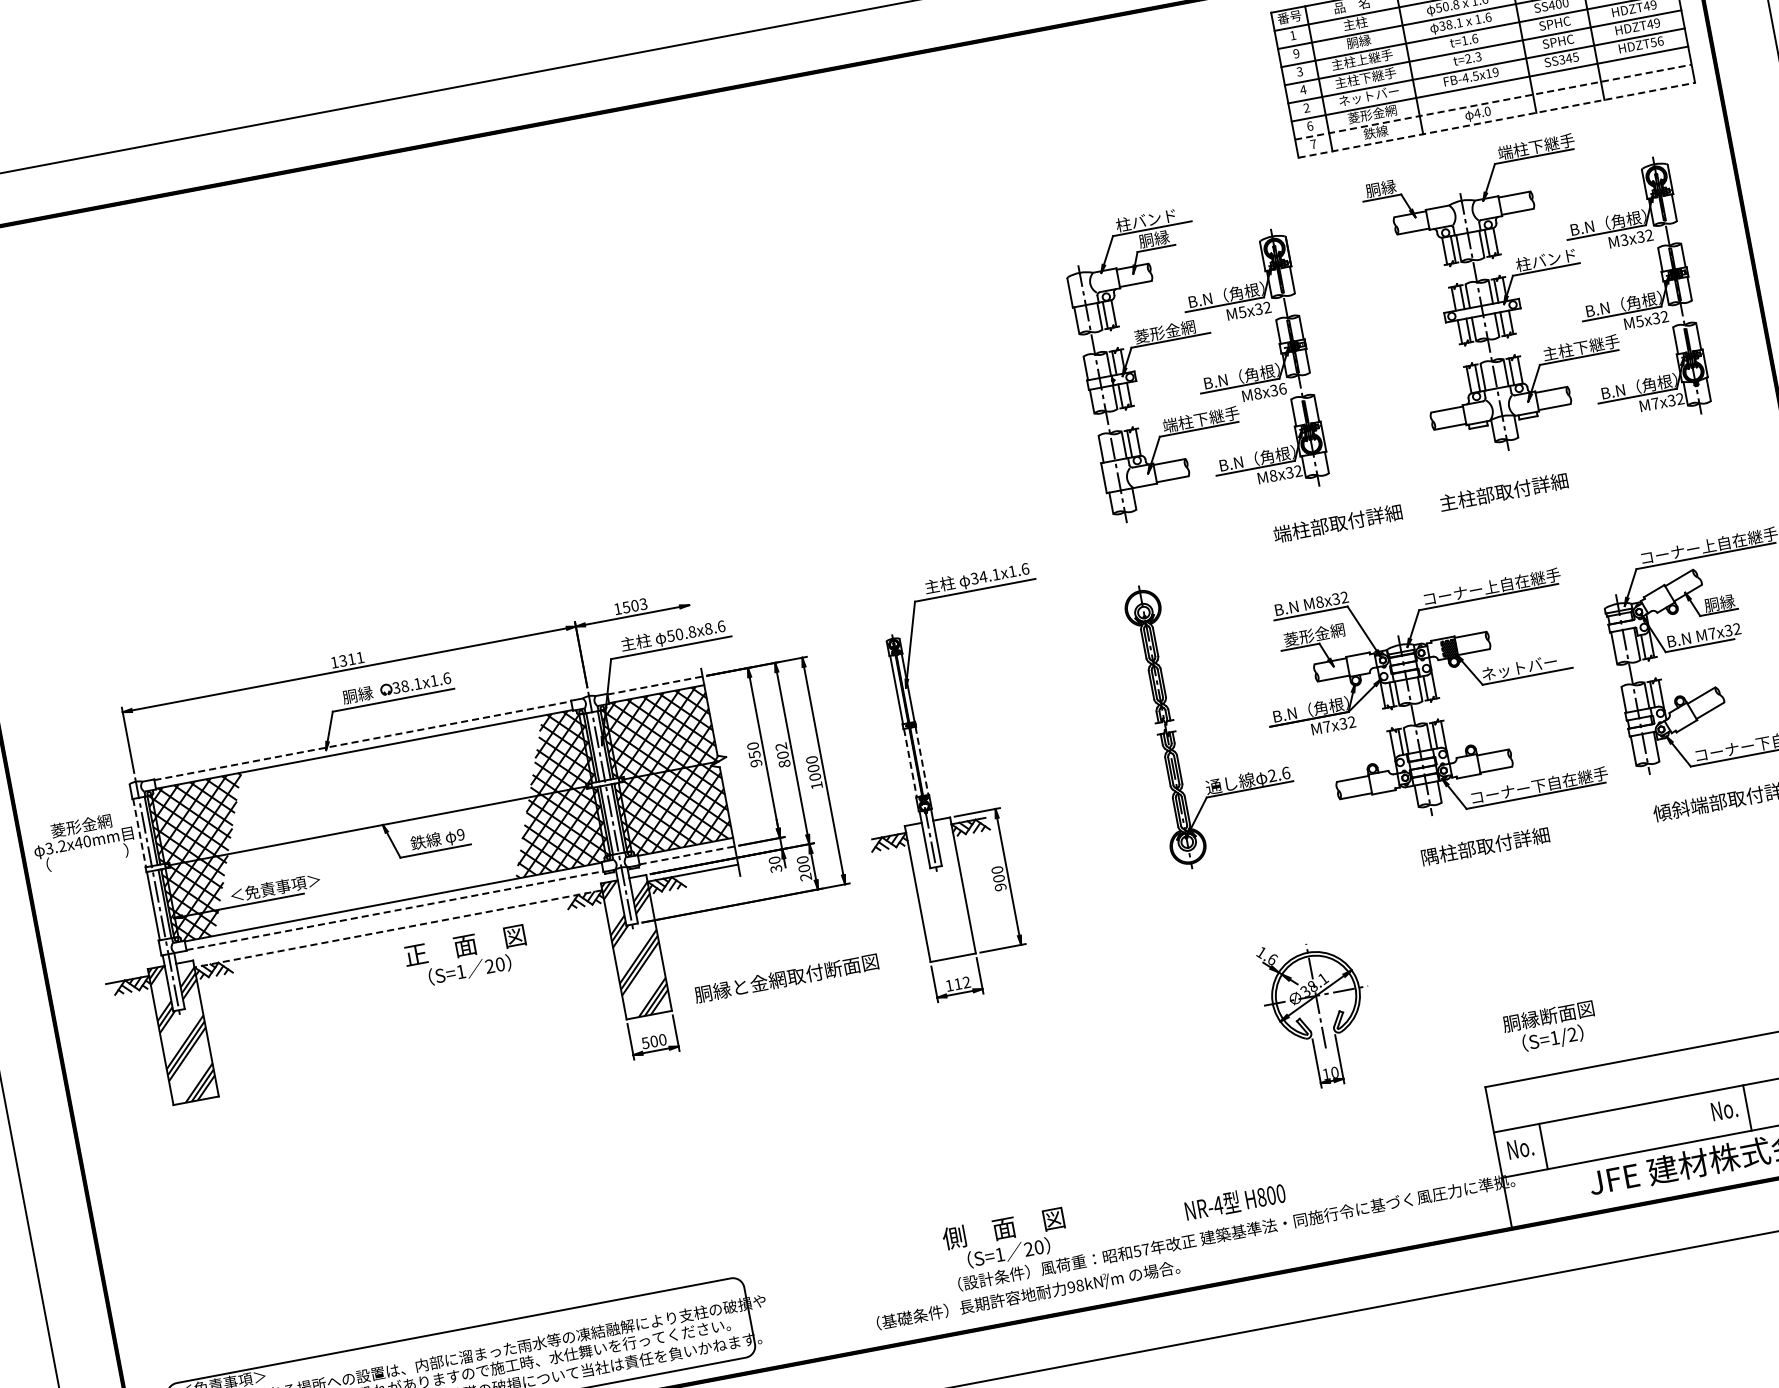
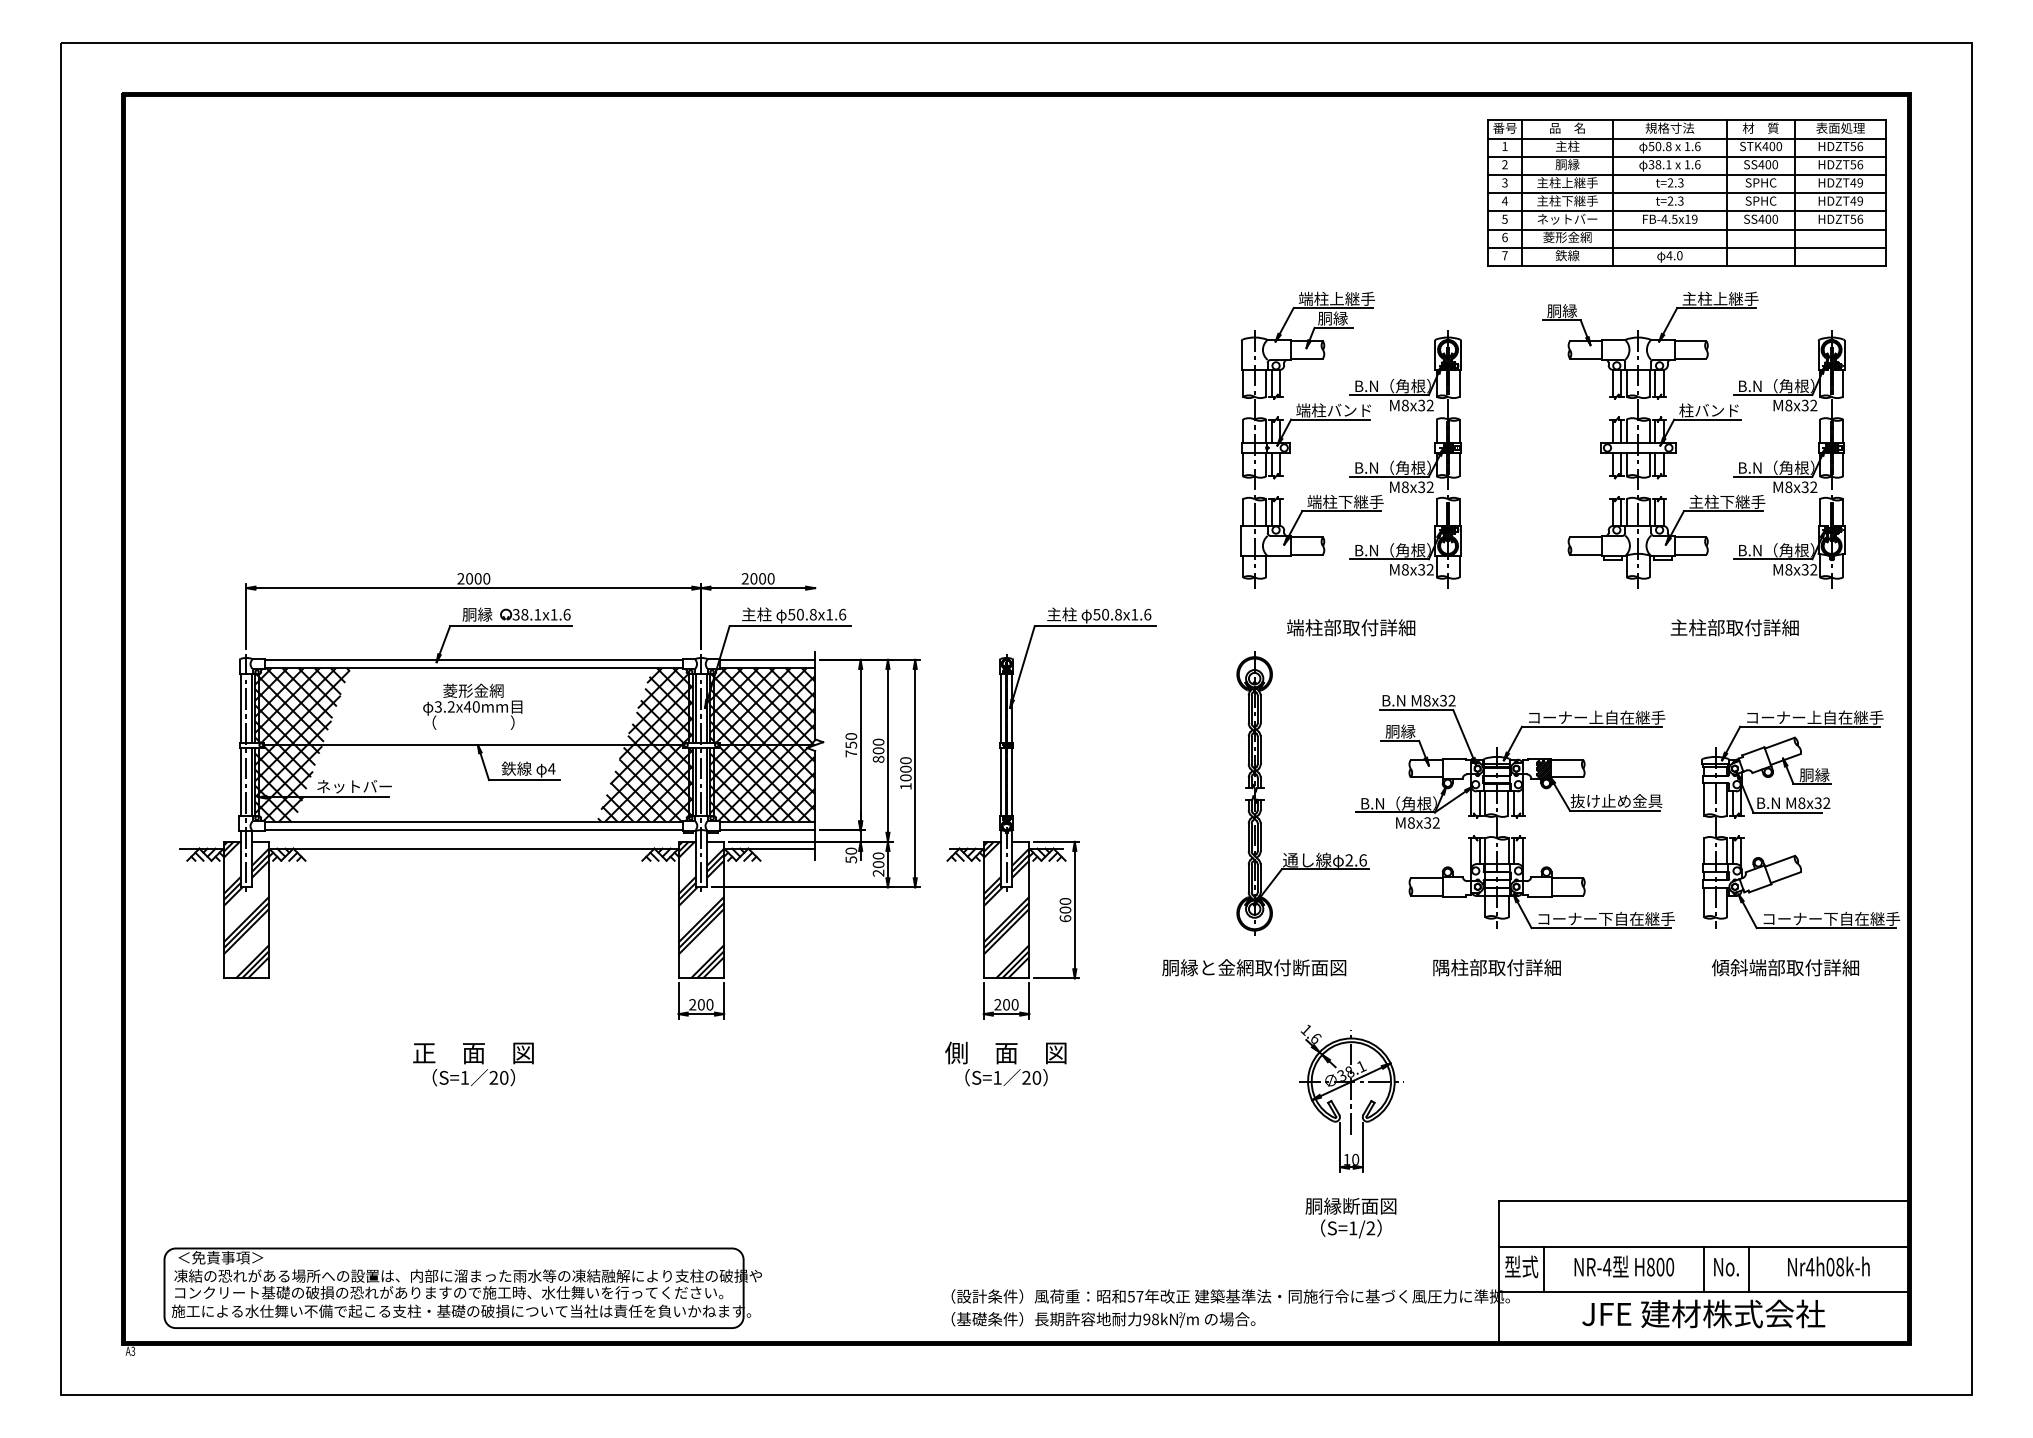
text: (1469, 39) -> (1675, 182), t=1.6 -> t=2.3
text: (1295, 53) -> (1504, 164), 9 -> 2
text: (1569, 57) -> (1768, 218), SS345 -> SS400
line: (1493, 101) -> (1687, 247), dashed -> solid
text: (1306, 107) -> (1504, 218), 2 -> 5
line: (1497, 120) -> (1687, 266), dashed -> solid
text: (1520, 149) -> (1704, 298), 端柱下継手 -> 主柱上継手
text: (1153, 218) -> (1336, 298), 柱バンド -> 端柱上継手
text: (1624, 240) -> (1788, 405), M3x32 -> M8x32
text: (1241, 312) -> (1404, 405), M5x32 -> M8x32
text: (1639, 320) -> (1788, 486), M5x32 -> M8x32
text: (1171, 330) -> (1333, 410), 菱形金網 -> 端柱バンド
text: (1282, 389) -> (1429, 487), M8x36 -> M8x32
text: (1654, 403) -> (1788, 569), M7x32 -> M8x32
text: (1503, 491) -> (1734, 627), moved
text: (1338, 523) -> (1351, 627), moved
text: (985, 576) -> (1107, 614), 34.1x1.6 -> 50.8x1.6
text: (629, 606) -> (757, 578), 1503 -> 2000
text: (708, 628) -> (829, 614), 50.8x8.6 -> 50.8x1.6
text: (1314, 634) -> (1415, 731), 菱形金網 -> 胴縁
text: (1711, 634) -> (1801, 803), M7x32 -> M8x32
text: (347, 659) -> (473, 578), 1311 -> 2000
text: (1527, 666) -> (1616, 801), ネットバー -> 抜け止め金具
line: (655, 685) -> (767, 659), dashed -> solid
text: (1326, 726) -> (1410, 822), M7x32 -> M8x32
line: (363, 740) -> (474, 659), dashed -> solid
text: (781, 745) -> (878, 741), 802 -> 800
line: (922, 761) -> (1012, 782), dashed -> solid
text: (756, 763) -> (851, 753), 950 -> 750
line: (910, 763) -> (1000, 782), dashed -> solid
line: (139, 833) -> (240, 708), dashed -> solid
text: (460, 834) -> (551, 768), 9 -> 4
text: (83, 841) -> (472, 706), moved
text: (1484, 846) -> (1496, 967), moved
line: (687, 855) -> (767, 830), dashed -> solid
text: (775, 868) -> (850, 859), 30 -> 50
text: (1000, 887) -> (1065, 918), 900 -> 600
text: (274, 888) -> (361, 786), ＜免責事項＞ -> ネットバー
hatch: (940, 889) -> (1006, 909), added
line: (395, 910) -> (474, 830), dashed -> solid
line: (397, 928) -> (473, 848), dashed -> solid
text: (467, 956) -> (473, 1064), moved
text: (786, 978) -> (1254, 967), moved
text: (958, 983) -> (1006, 1004), 112 -> 200
text: (1550, 1027) -> (1350, 1217), moved
text: (645, 1042) -> (692, 1004), 500 -> 200
line: (1702, 1116) -> (1703, 1269), added
text: (1520, 1147) -> (1521, 1266), No. -> 型式
text: (1235, 1201) -> (1624, 1266), moved
text: (1005, 1238) -> (1005, 1063), moved
text: (1028, 1295) -> (1103, 1319), moved

